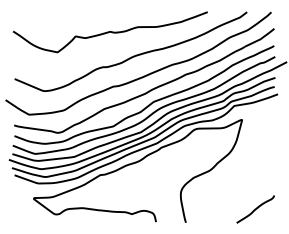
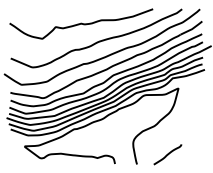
curve: (255, 209) -> (167, 154), moved

